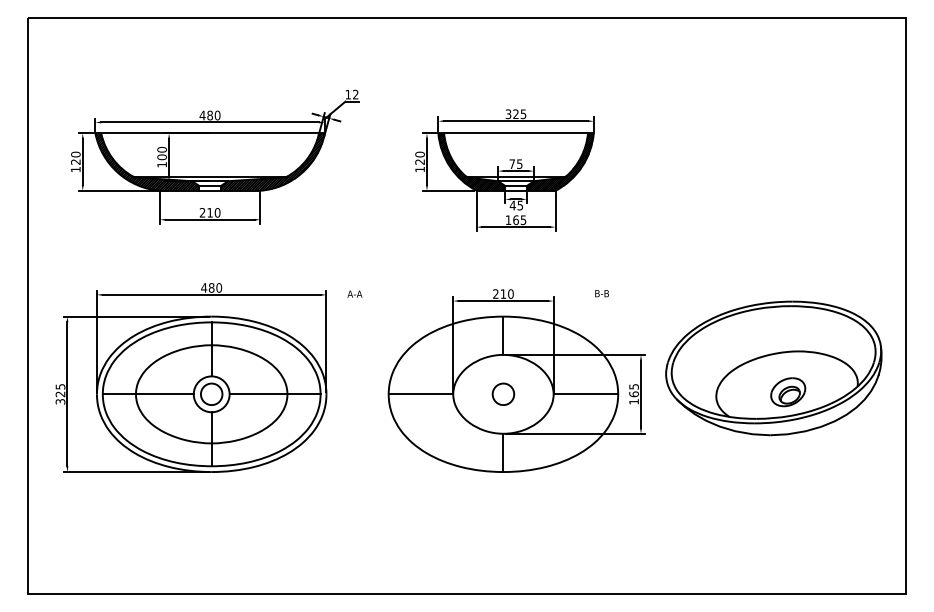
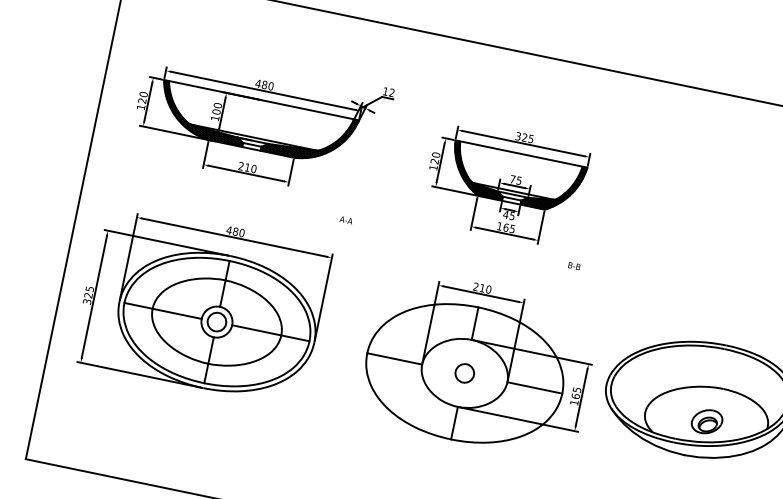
text: (354, 293) -> (346, 219), moved
text: (601, 293) -> (573, 265), moved

